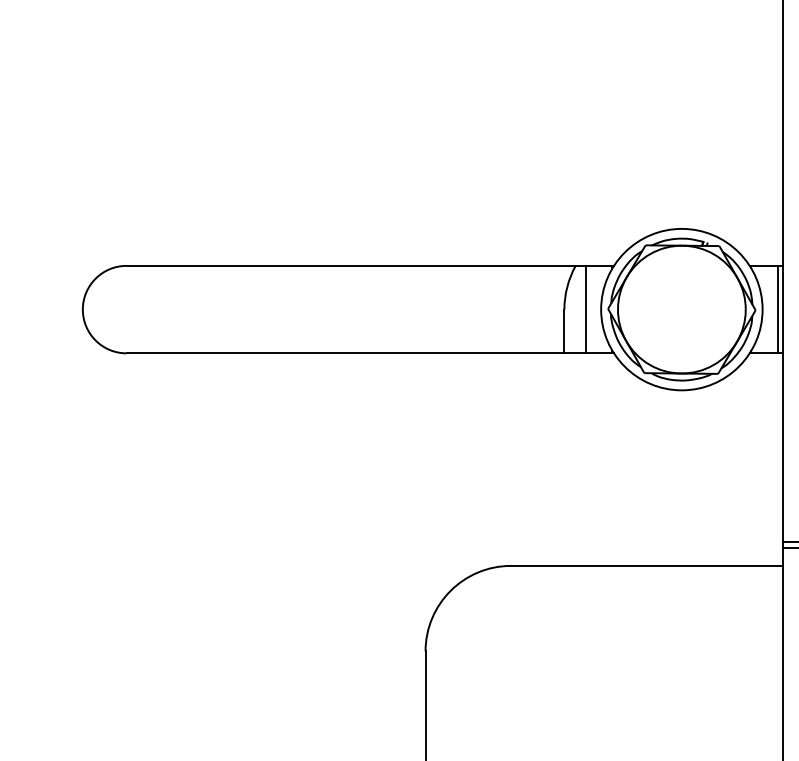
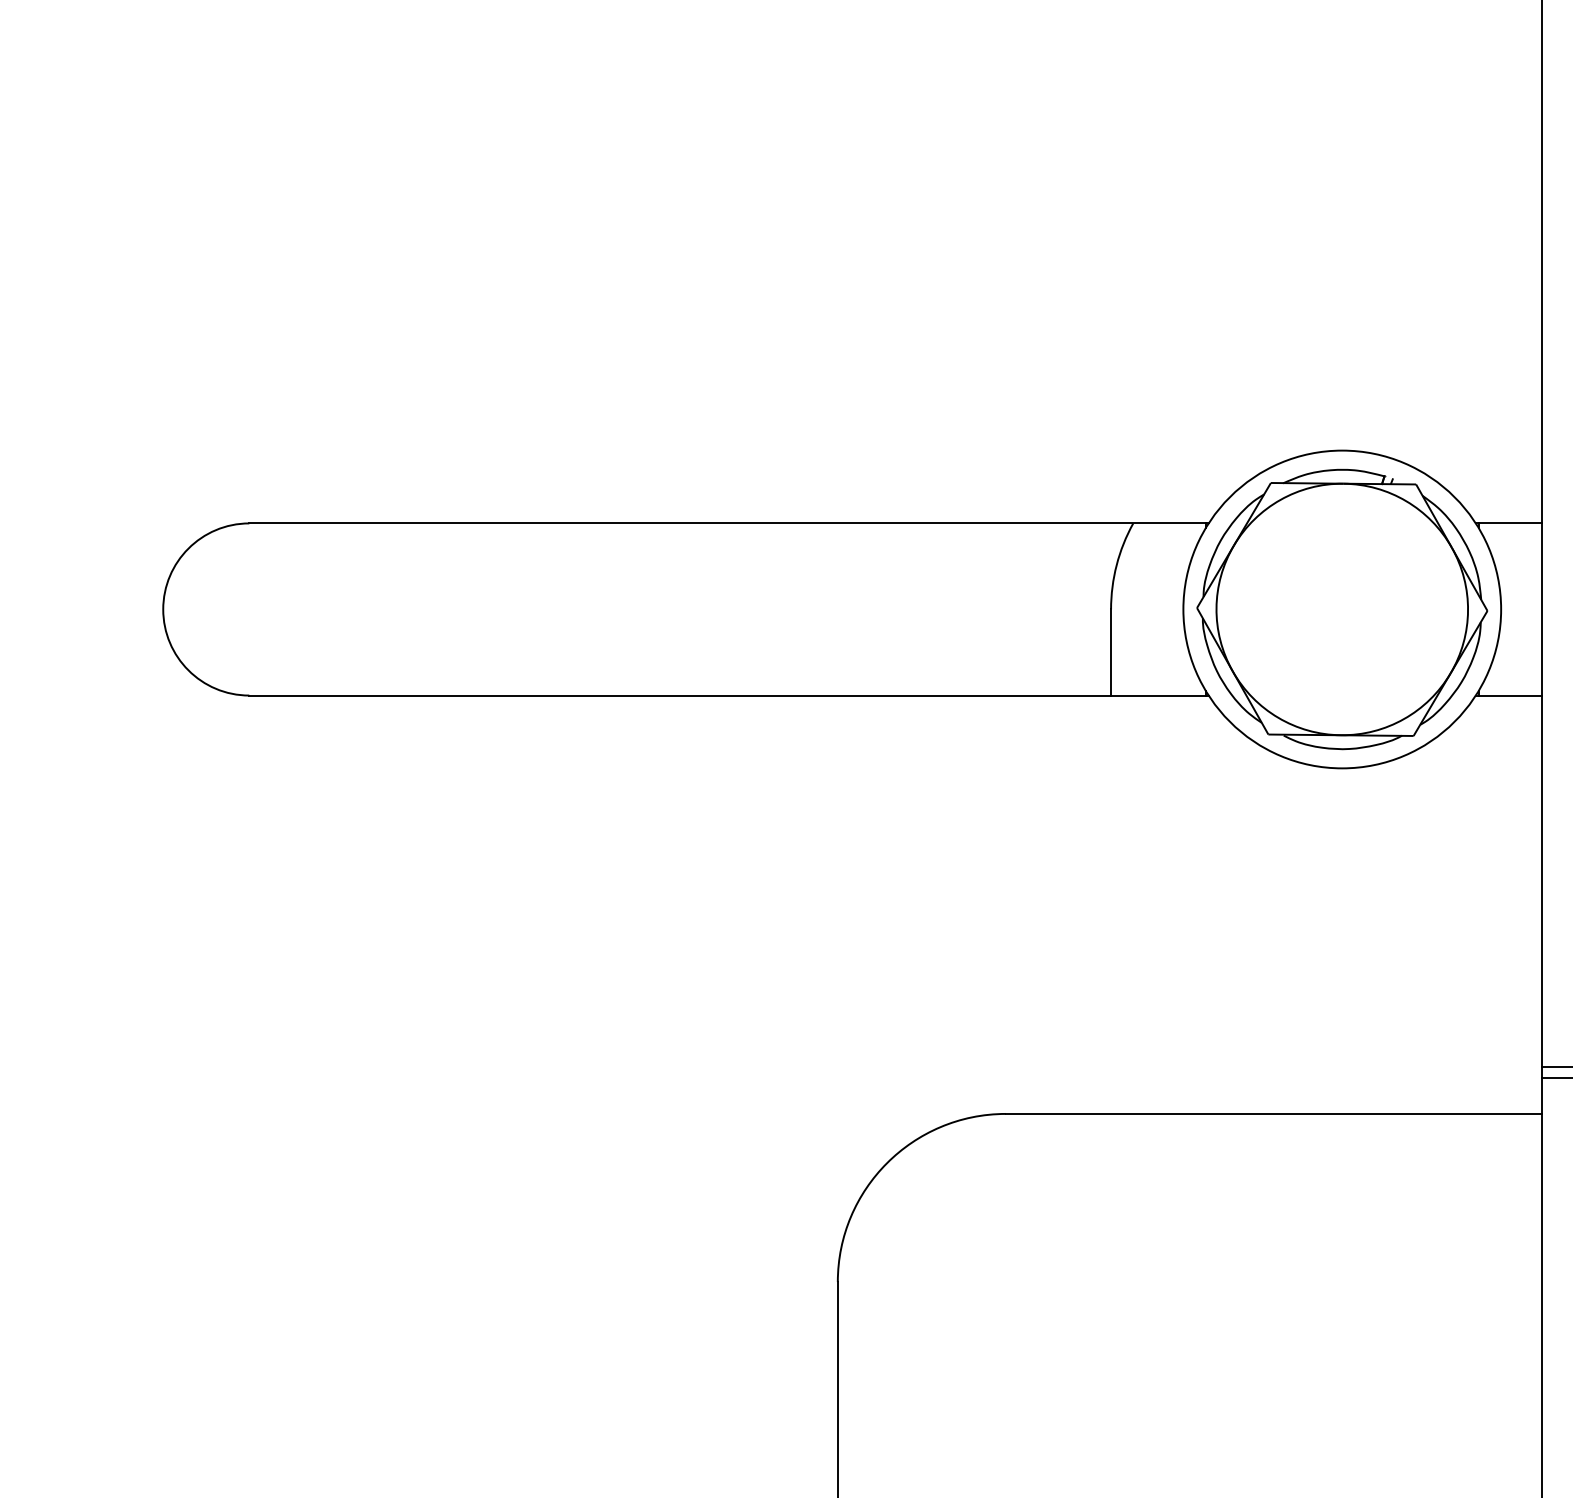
line: (585, 309) -> (1152, 609), removed
line: (777, 309) -> (1530, 609), removed

